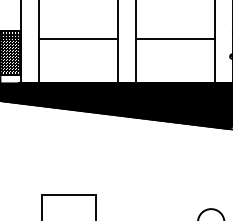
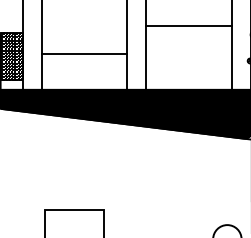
line: (78, 39) -> (84, 54), moved
line: (175, 39) -> (188, 26), moved

